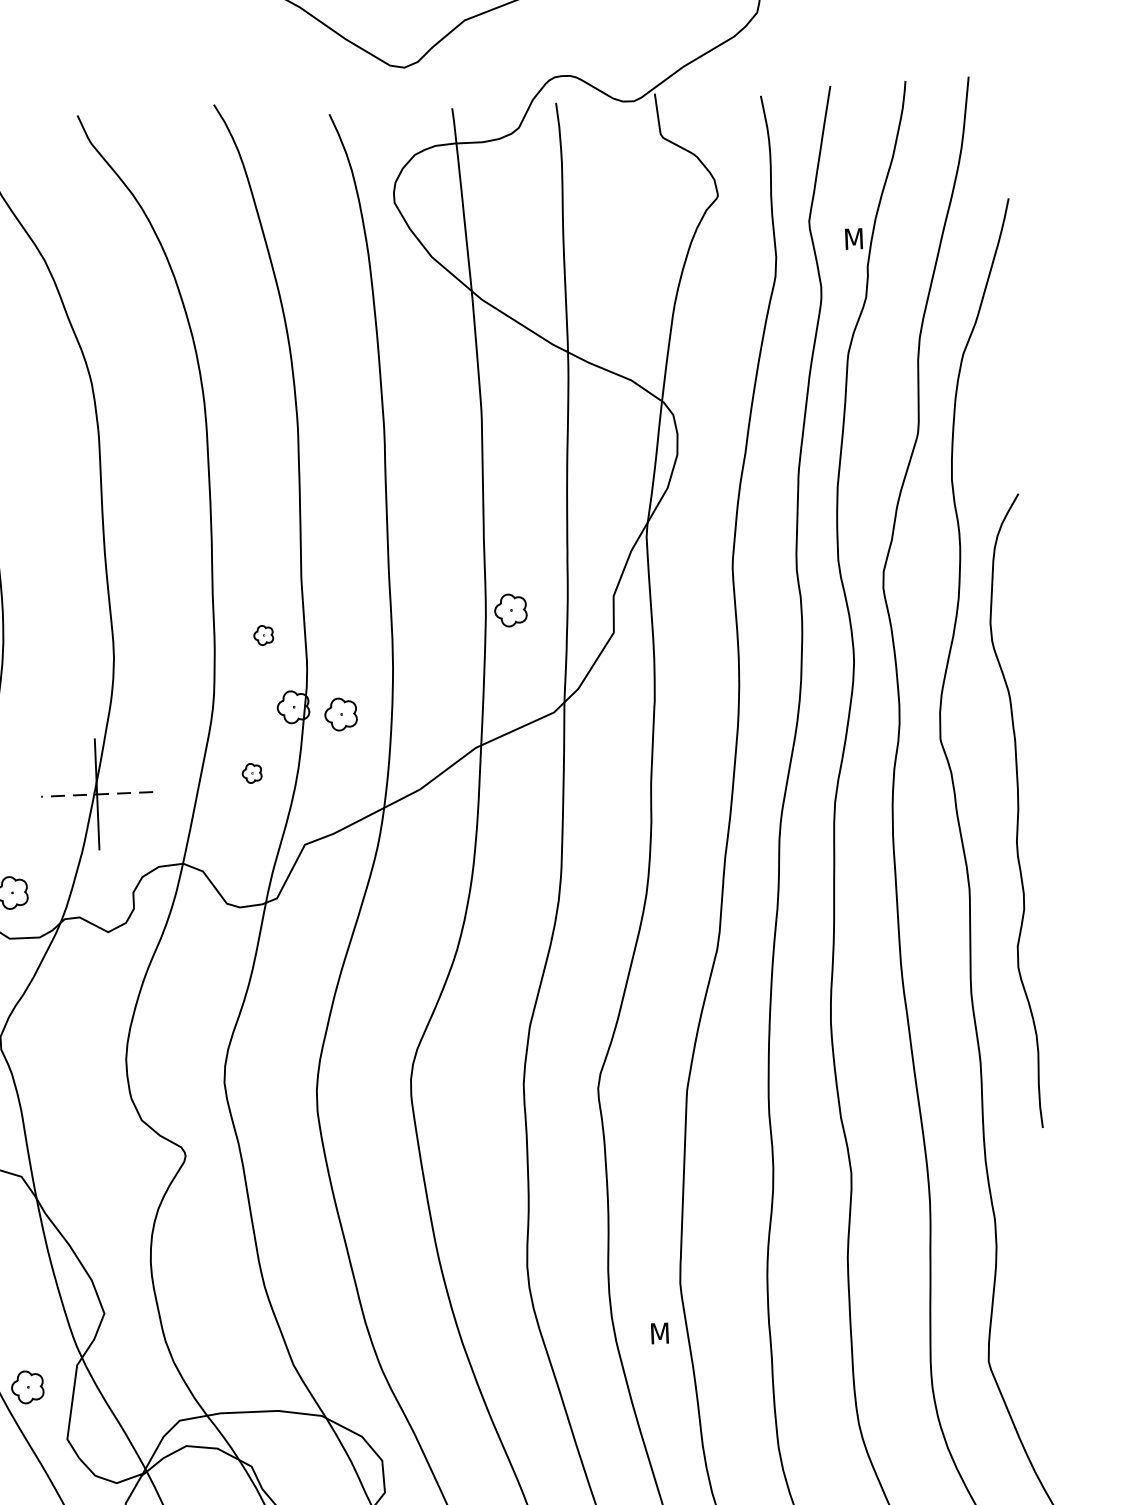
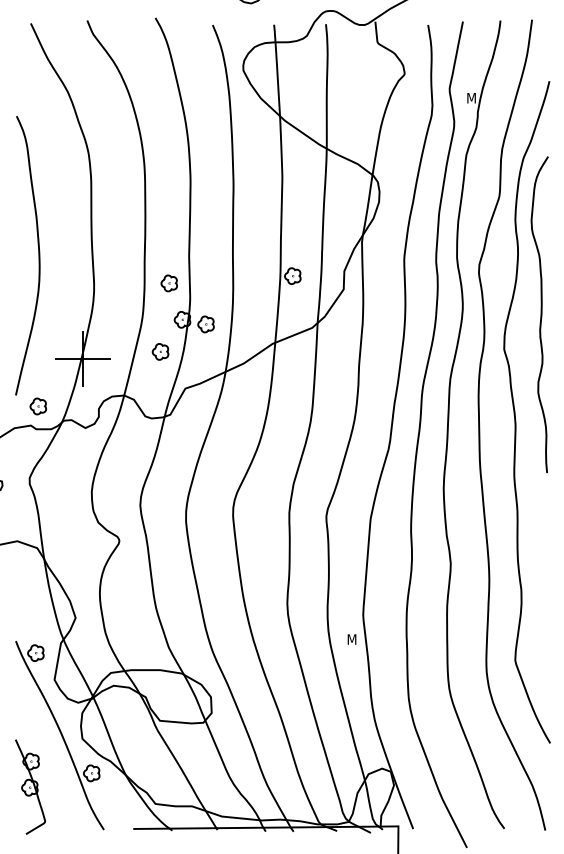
part: (262, 635) -> (168, 283), size x1.67
part: (252, 772) -> (160, 351), size x1.67
line: (96, 795) -> (82, 359), dashed -> solid
curve: (1016, 810) -> (540, 314), moved

